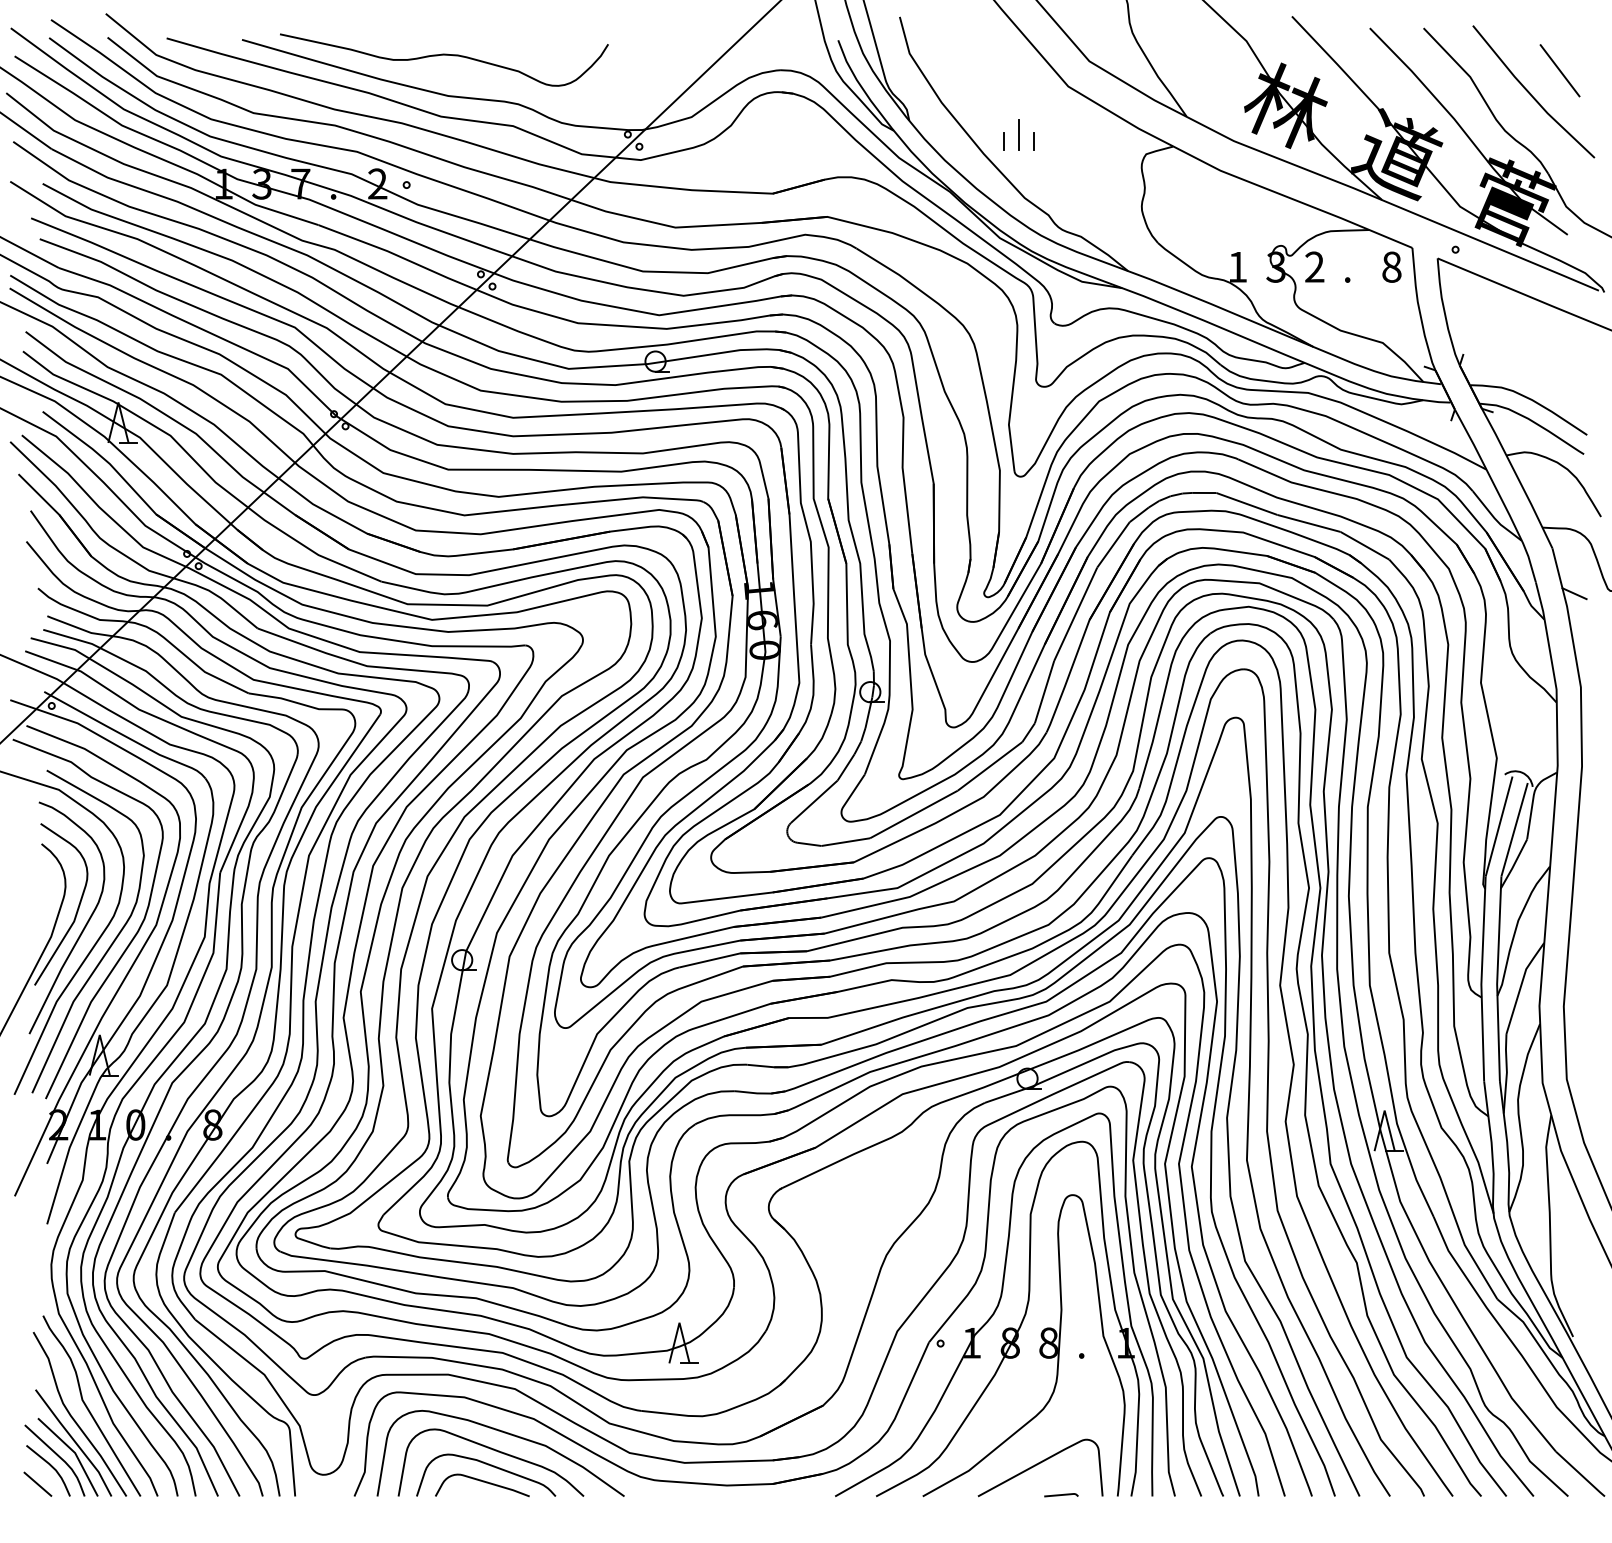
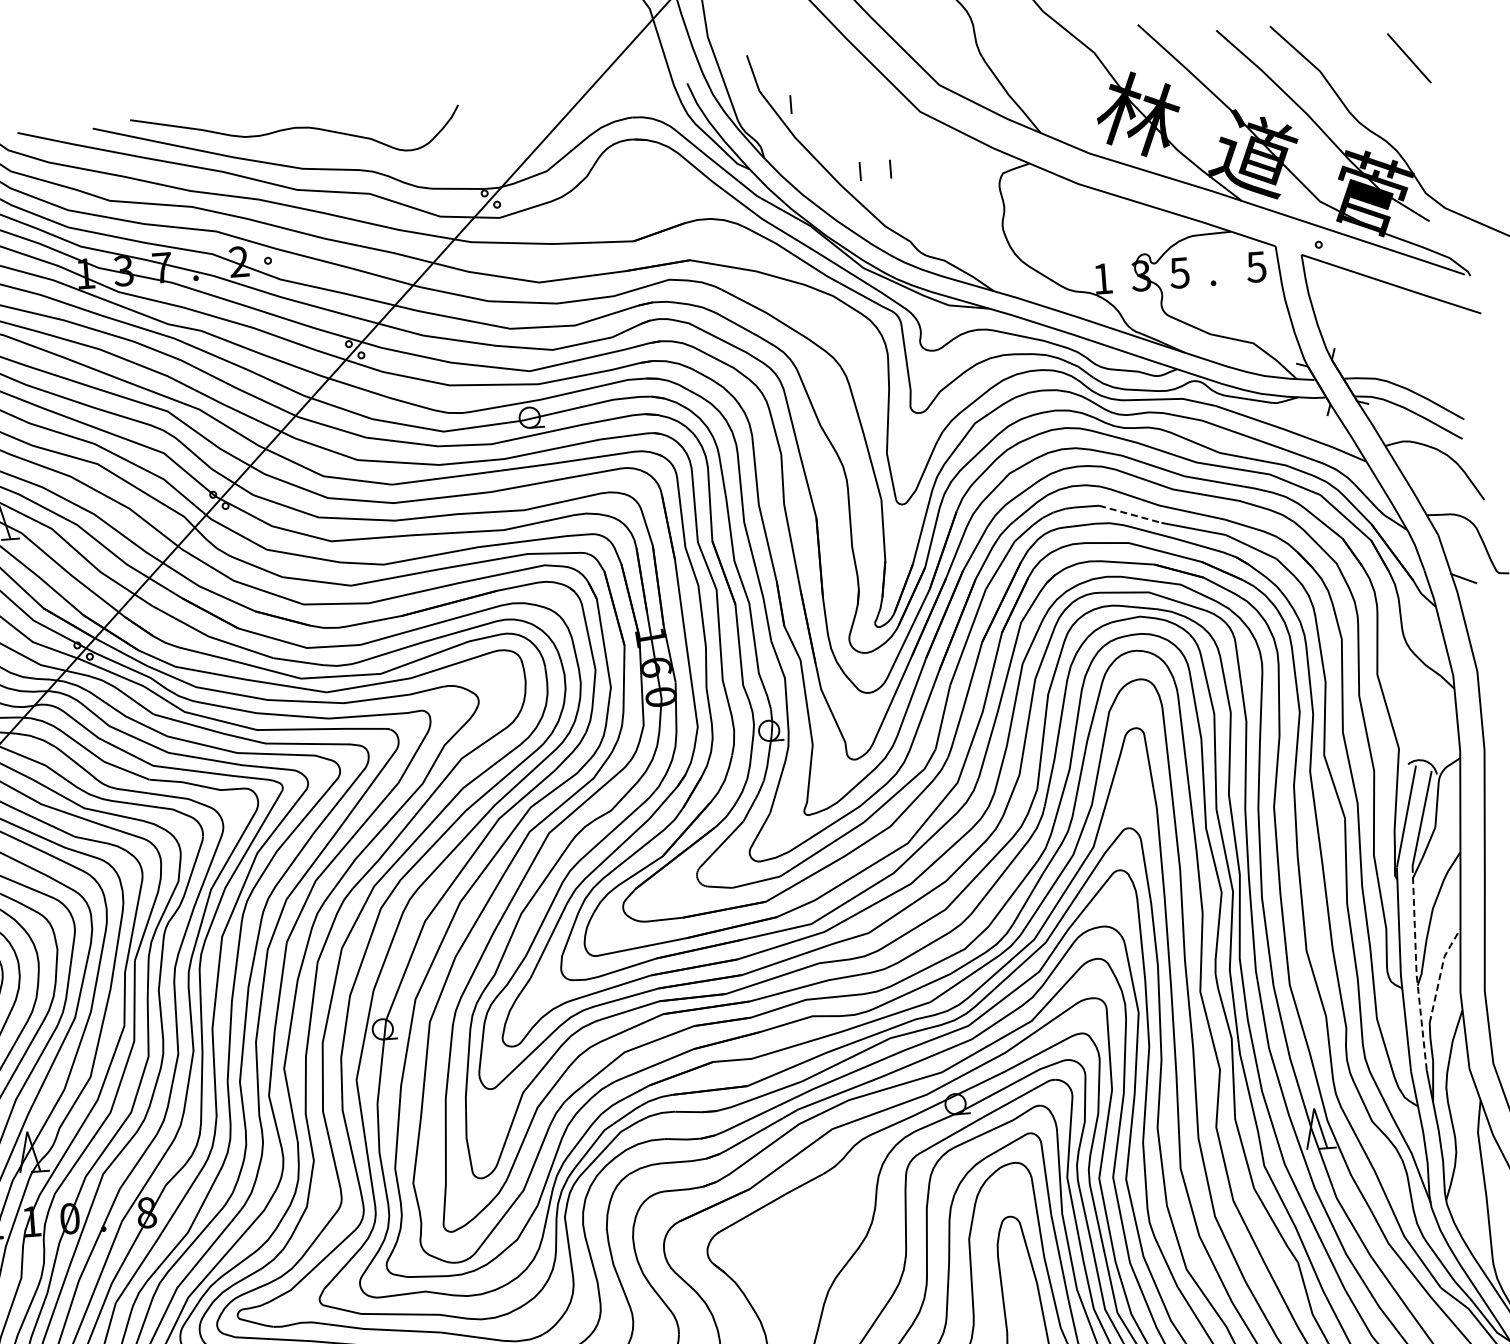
line: (939, 69) -> (790, 104), added
line: (1531, 93) -> (1382, 83), removed
line: (1019, 134) -> (875, 163), removed
text: (1314, 266) -> (1179, 272), 2 -> 5
text: (1391, 266) -> (1256, 266), 8 -> 5
line: (1247, 504) -> (1130, 514), solid -> dashed
line: (1497, 979) -> (1416, 969), solid -> dashed
line: (1521, 985) -> (1440, 973), solid -> dashed

